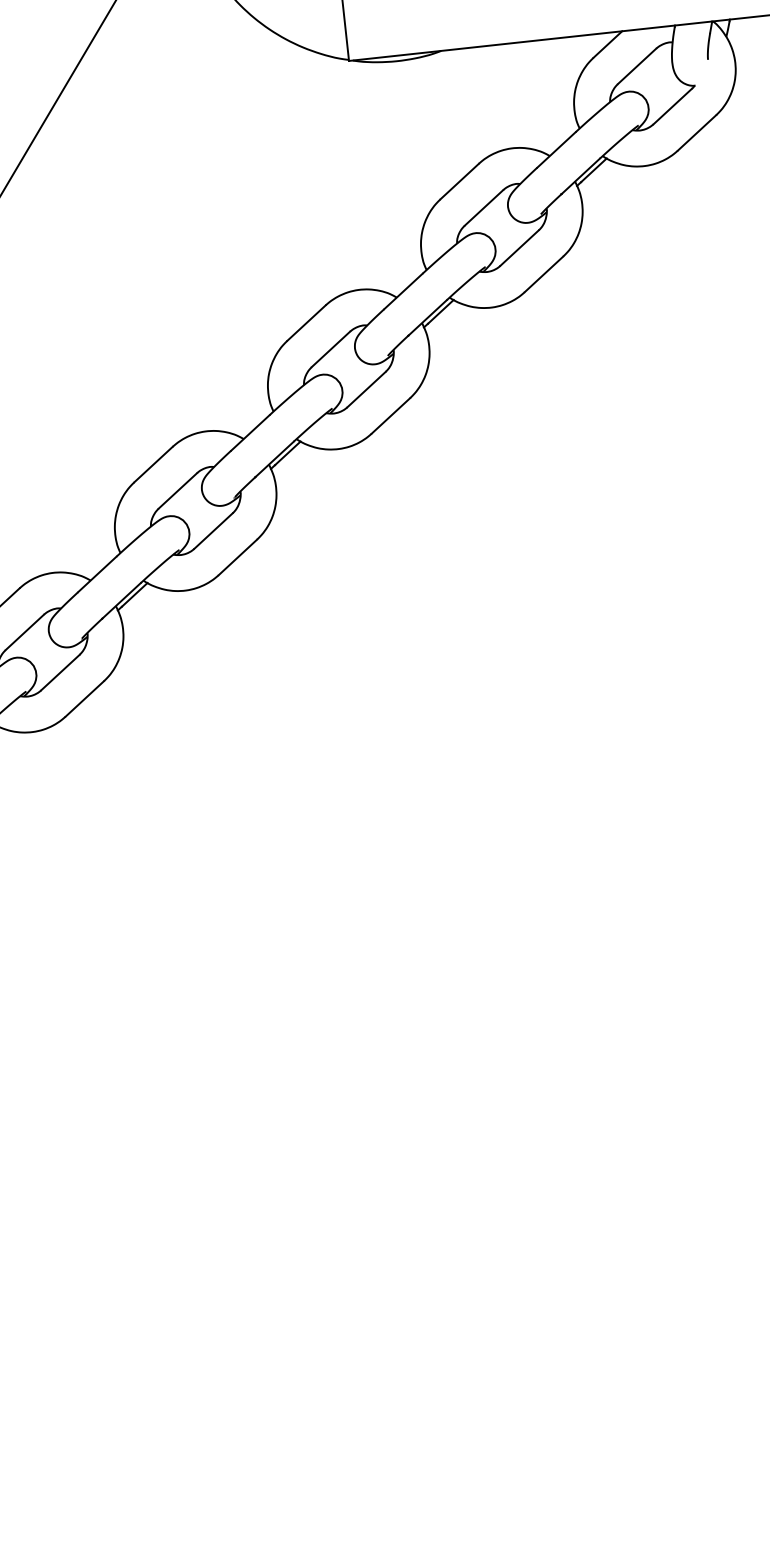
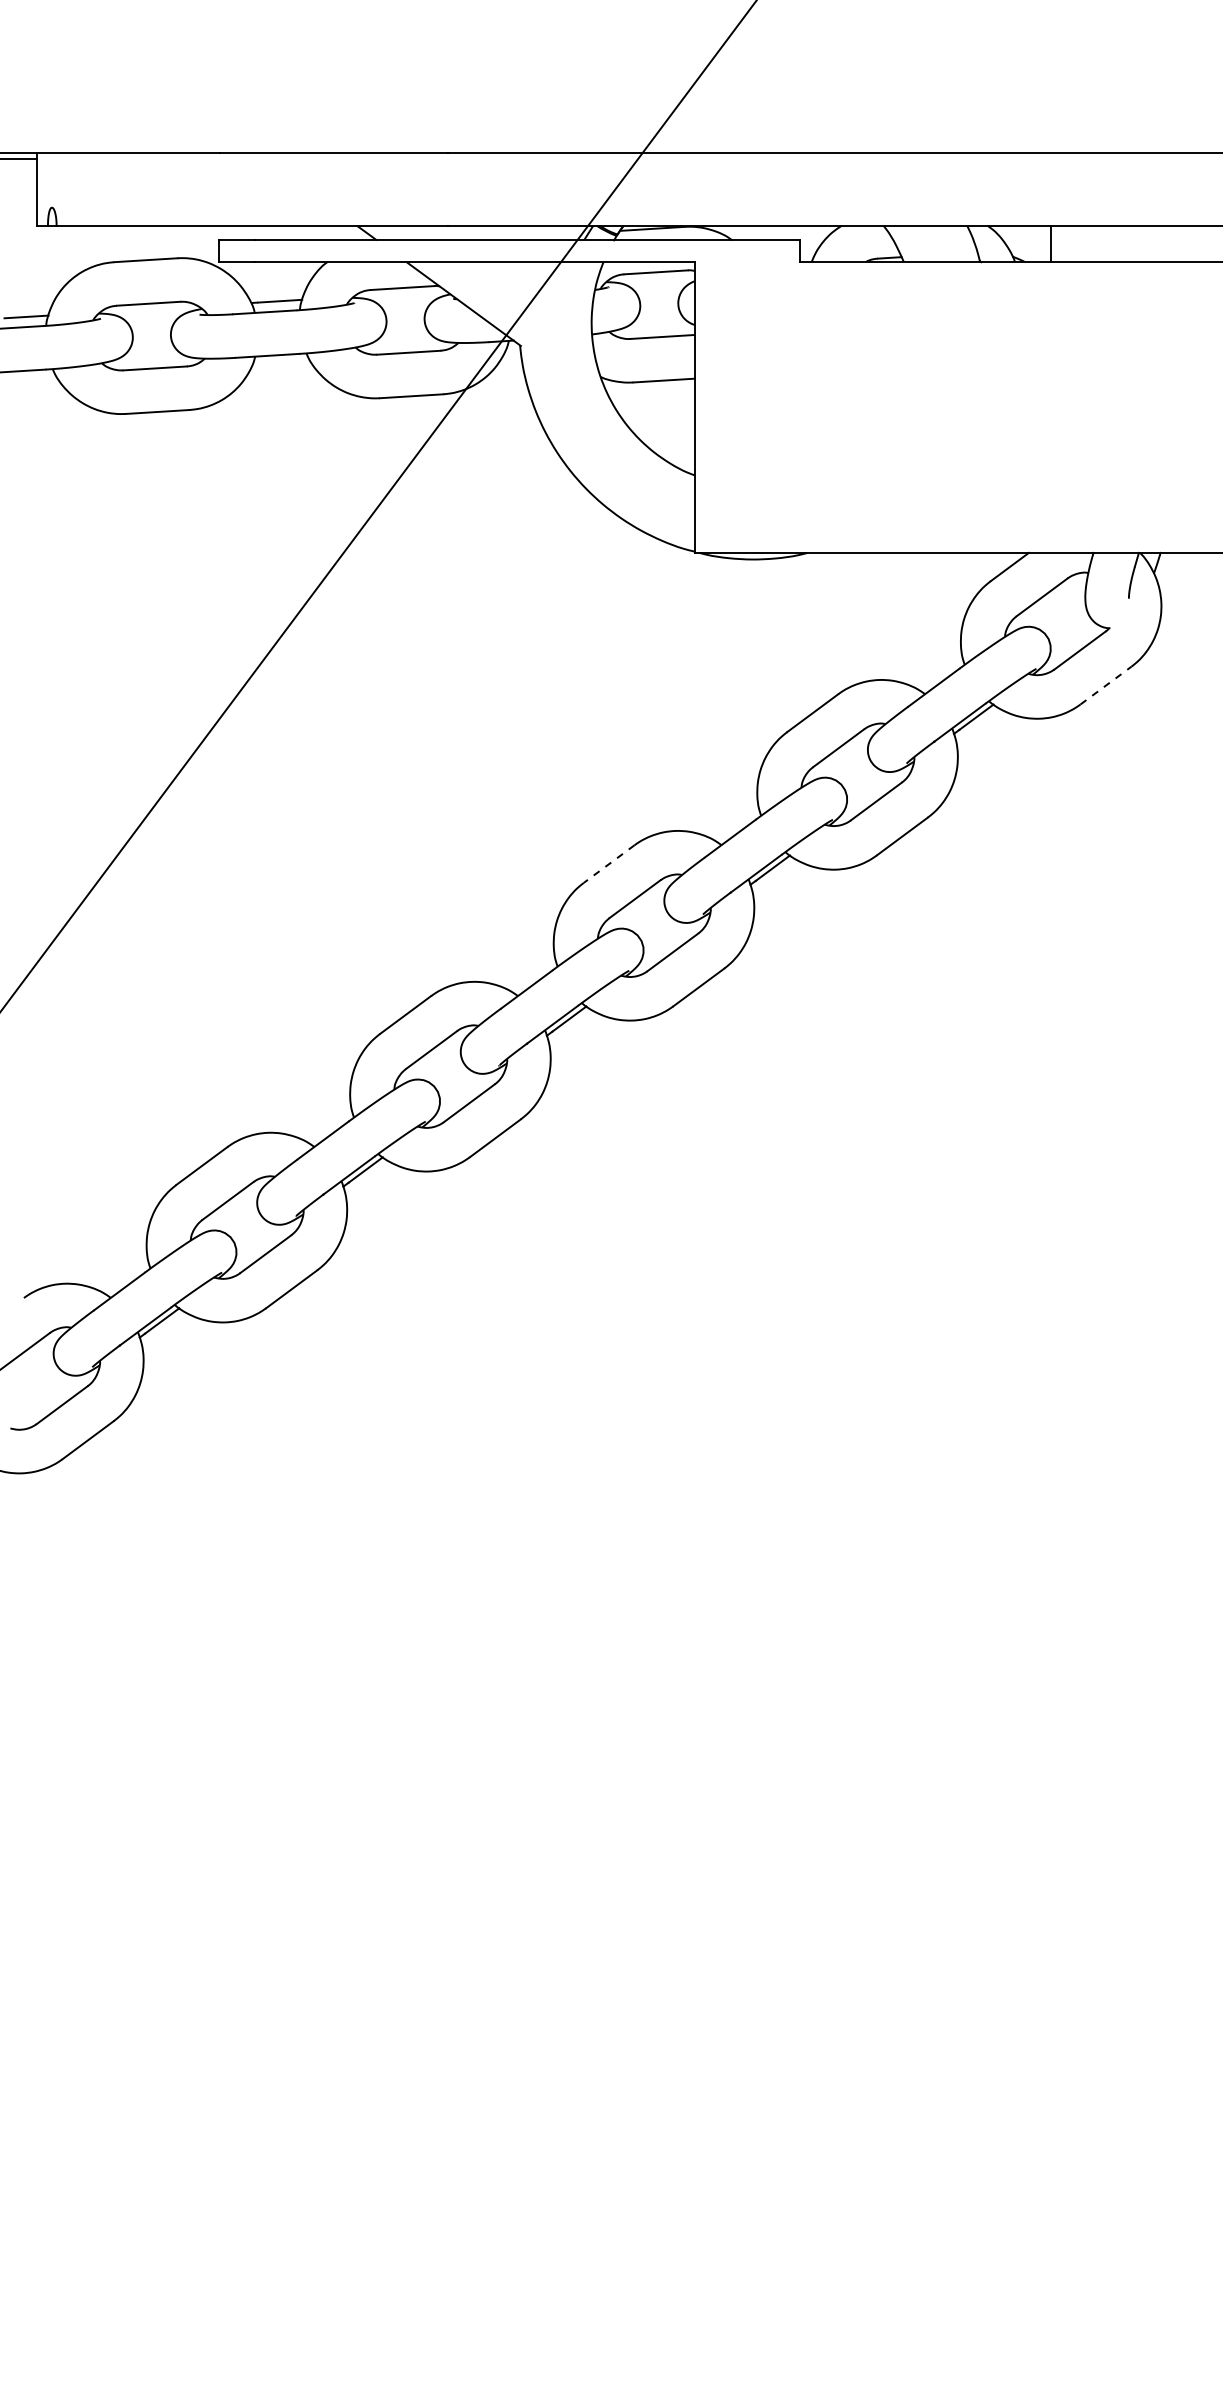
line: (697, 132) -> (1106, 685), solid -> dashed
line: (306, 323) -> (609, 864), solid -> dashed

